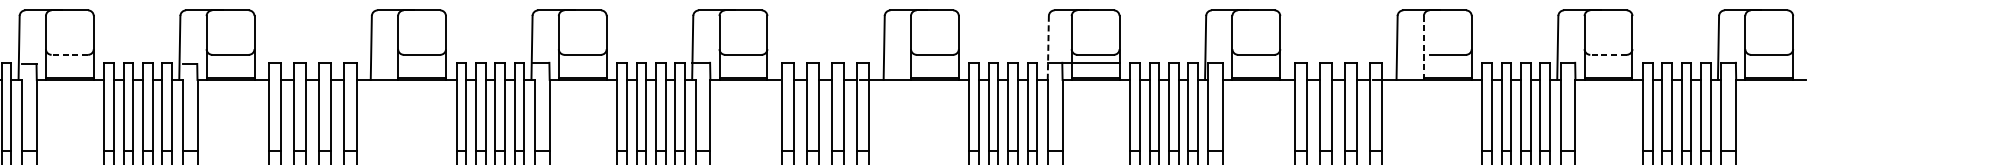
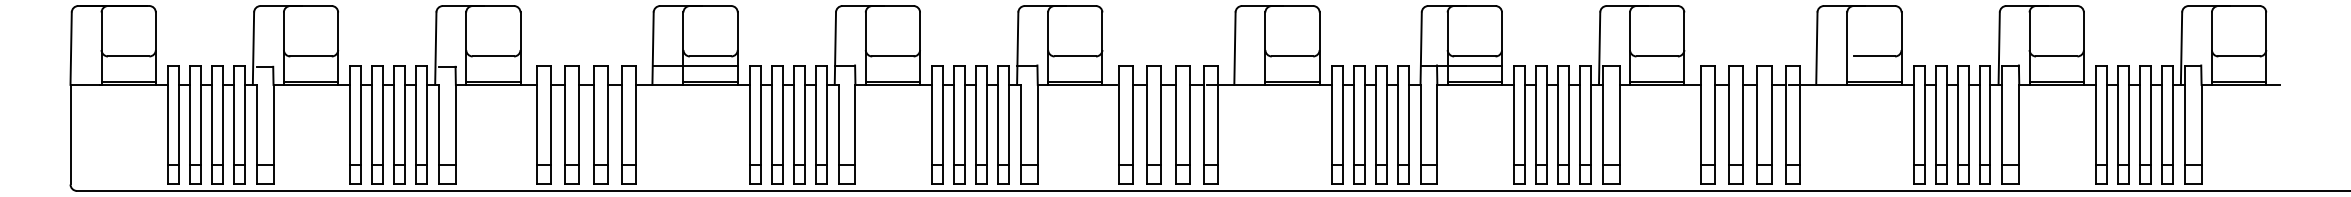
line: (1048, 47) -> (1421, 48), dashed -> solid
line: (1424, 47) -> (1847, 48), dashed -> solid
line: (70, 54) -> (311, 56), dashed -> solid
line: (1608, 54) -> (2056, 56), dashed -> solid
line: (407, 62) -> (694, 65), added

